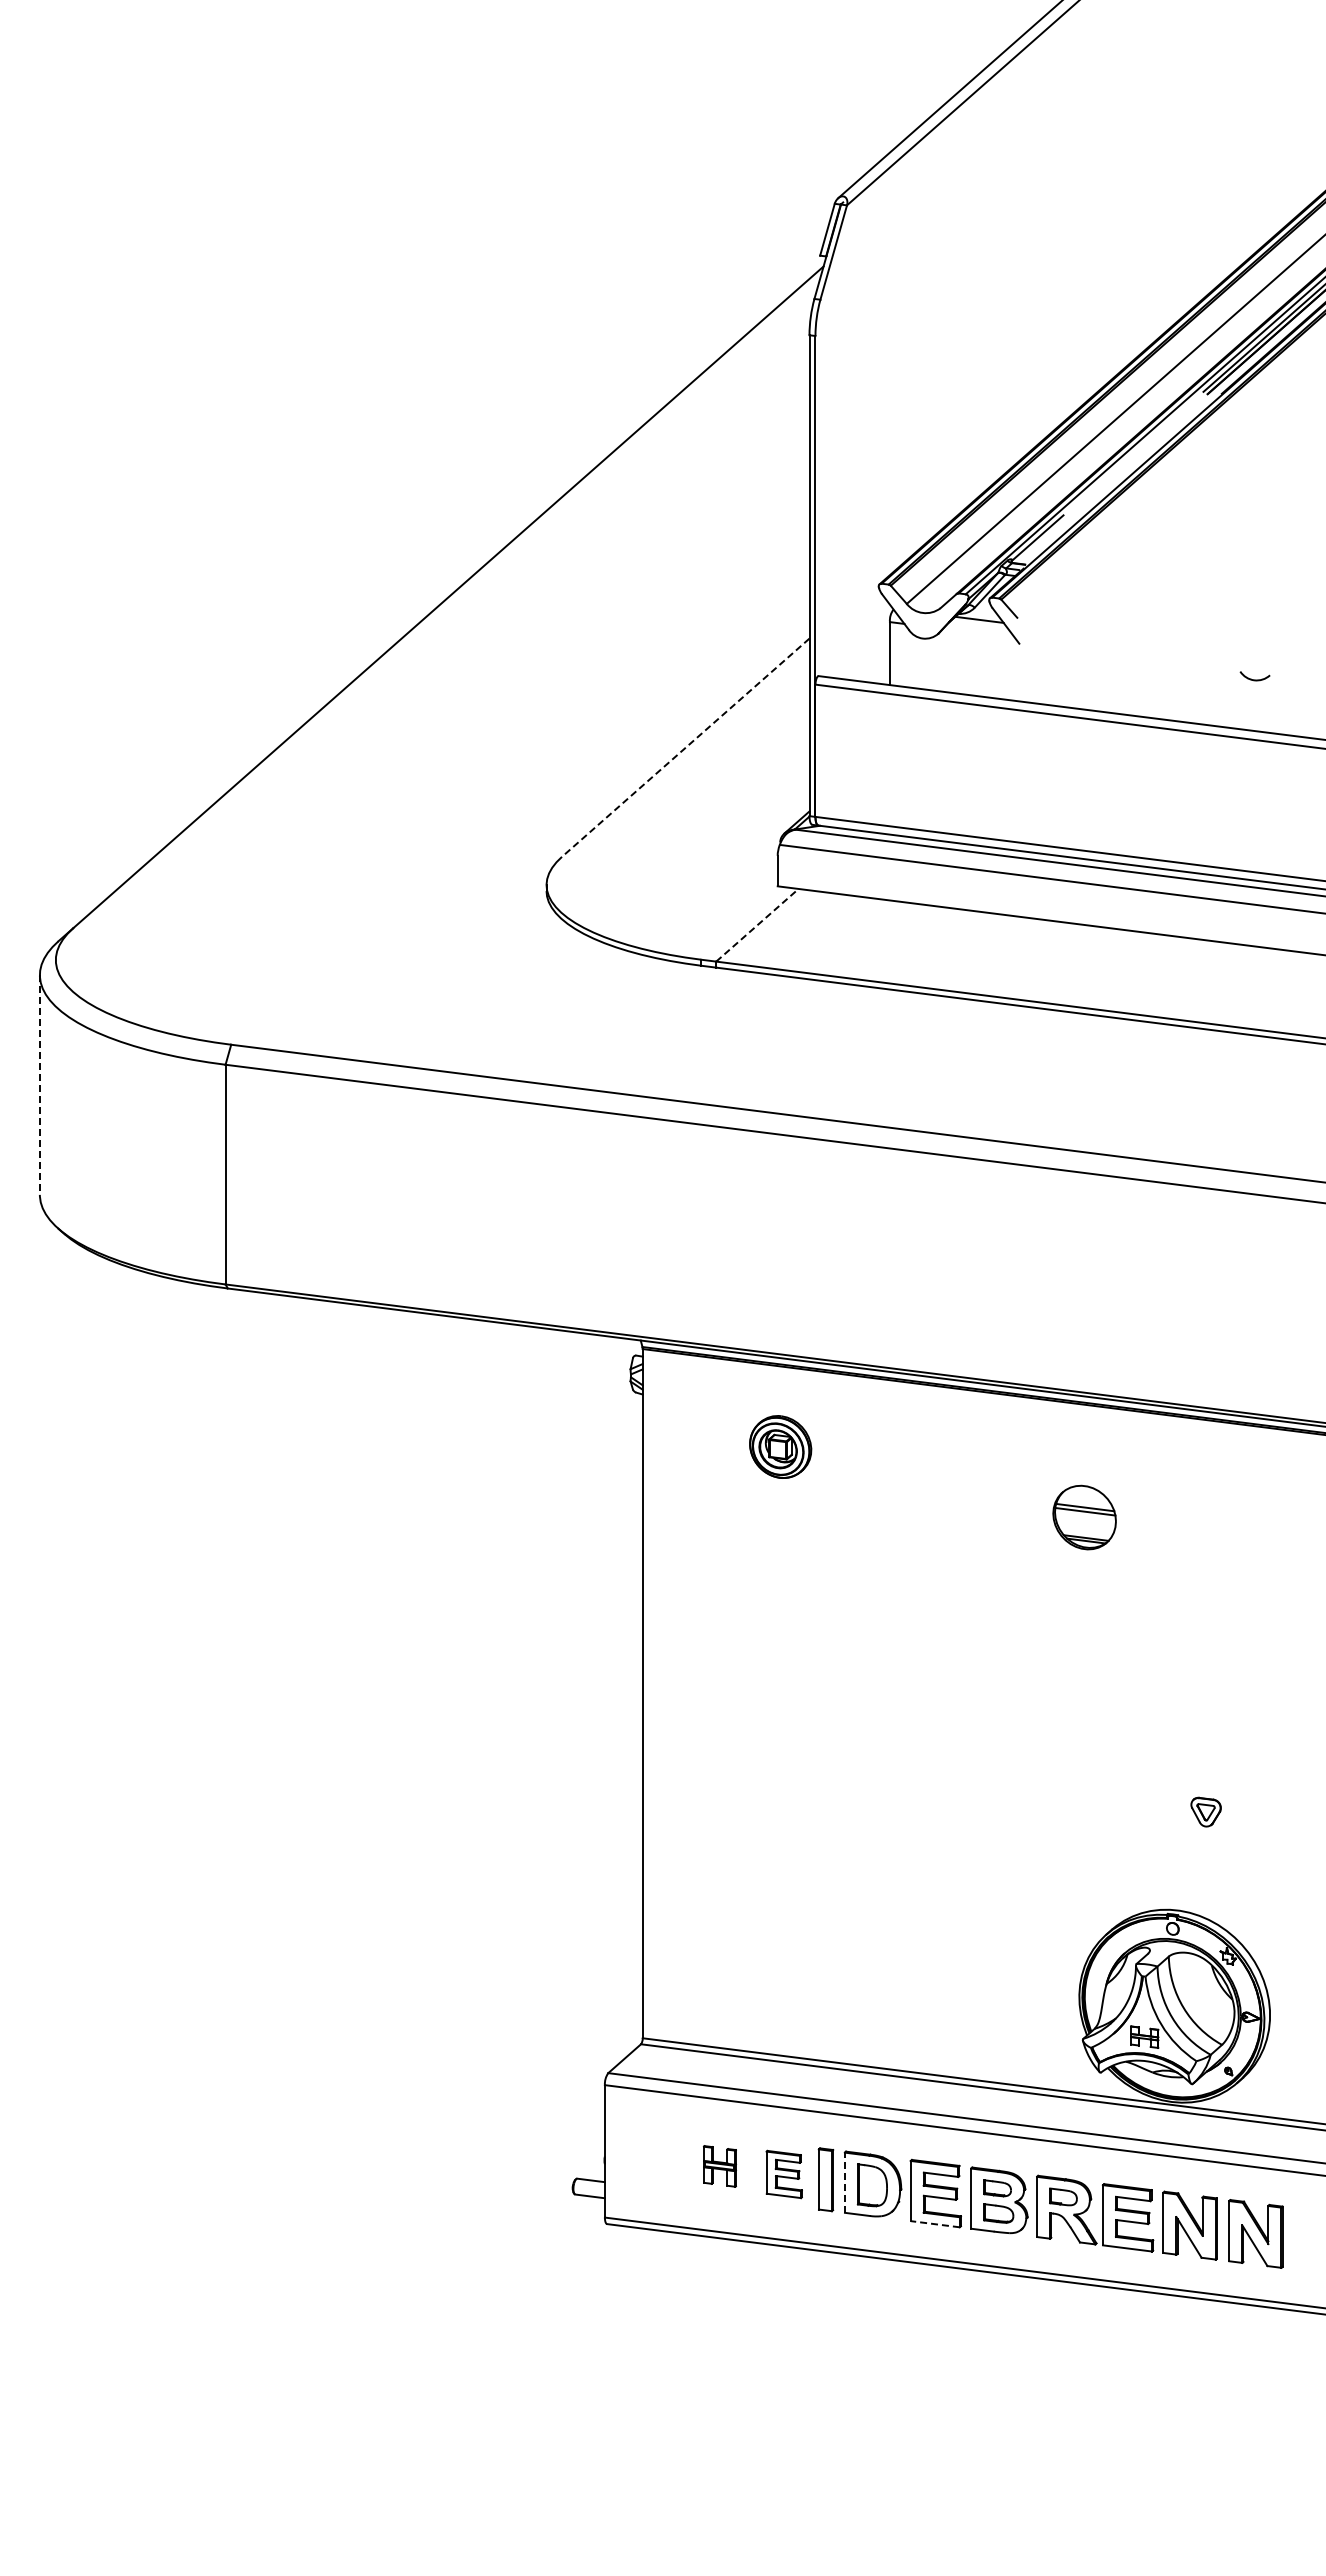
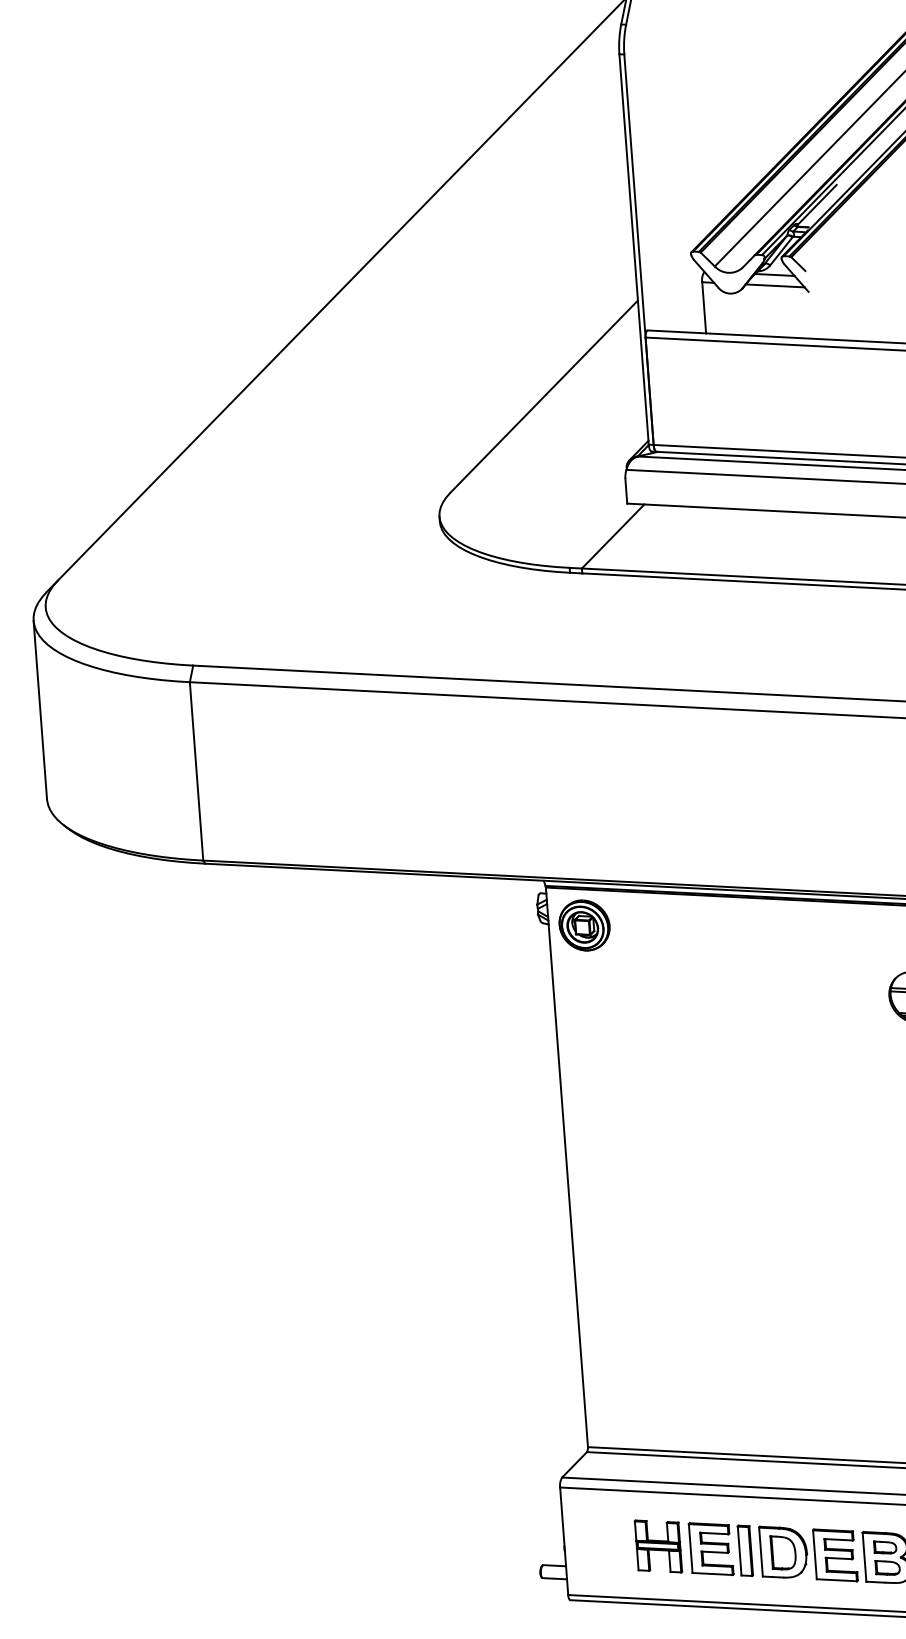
line: (978, 632) -> (774, 285), added
line: (685, 748) -> (543, 397), dashed -> solid
line: (757, 925) -> (613, 536), dashed -> solid
line: (39, 1085) -> (40, 710), dashed -> solid
part: (780, 1446) -> (584, 925), moved
part: (719, 2166) -> (658, 1546), size x1.67
part: (784, 2174) -> (711, 1549), size x1.43
line: (844, 2182) -> (760, 1551), dashed -> solid
line: (935, 2224) -> (837, 1580), dashed -> solid

